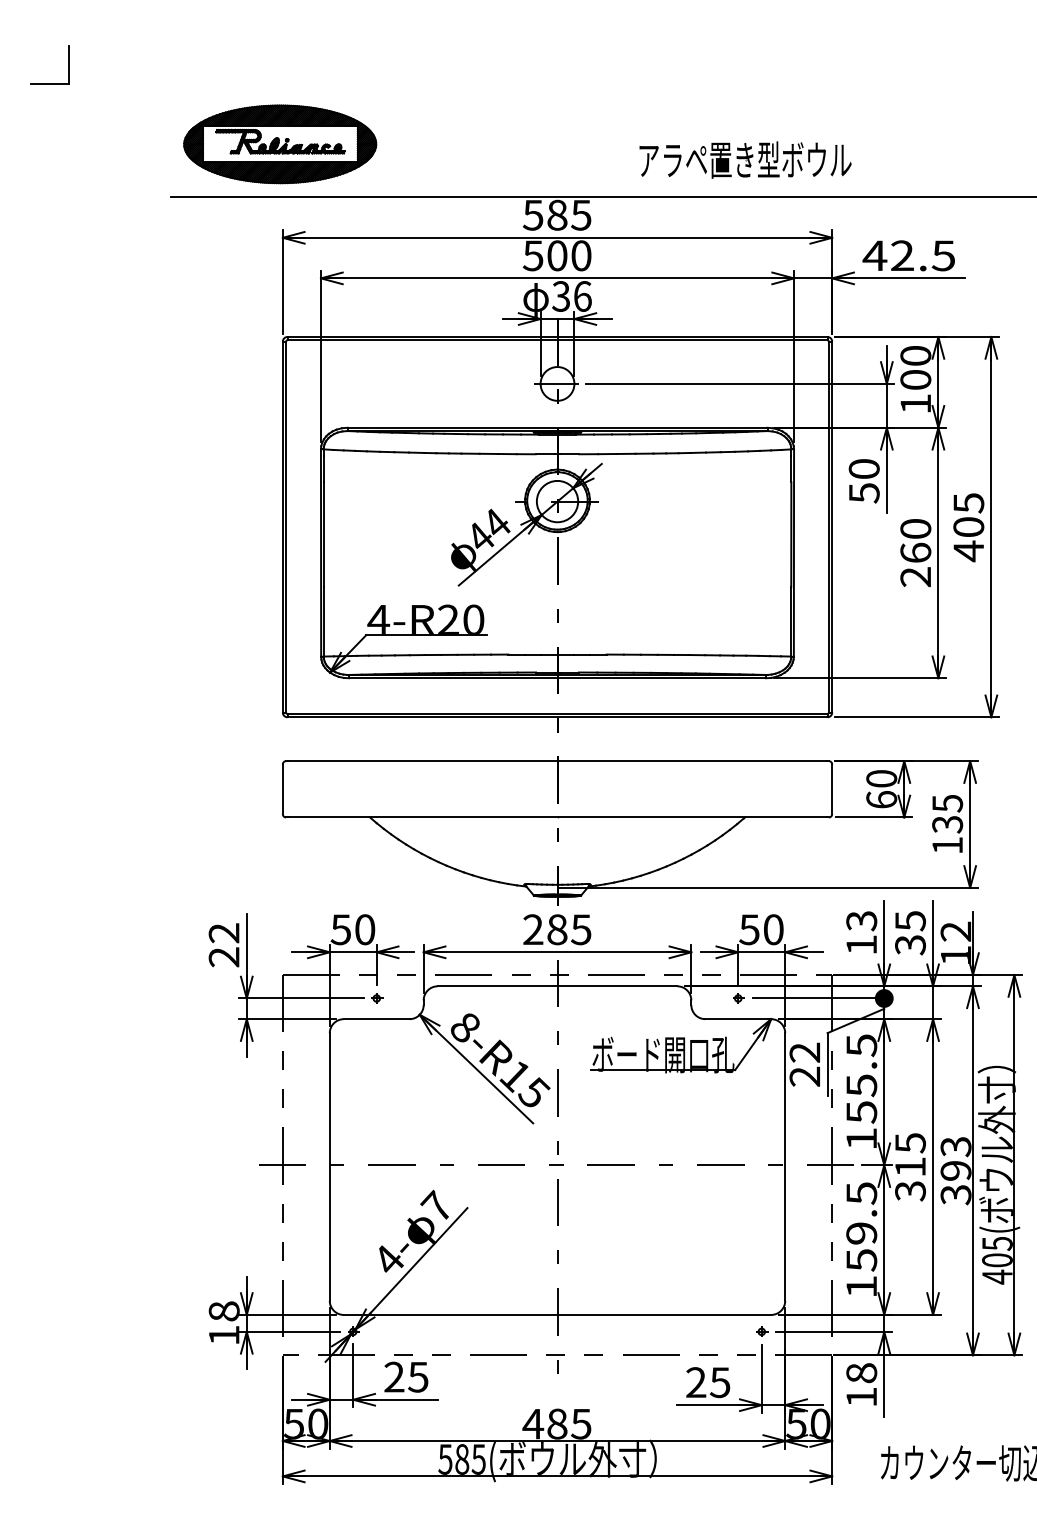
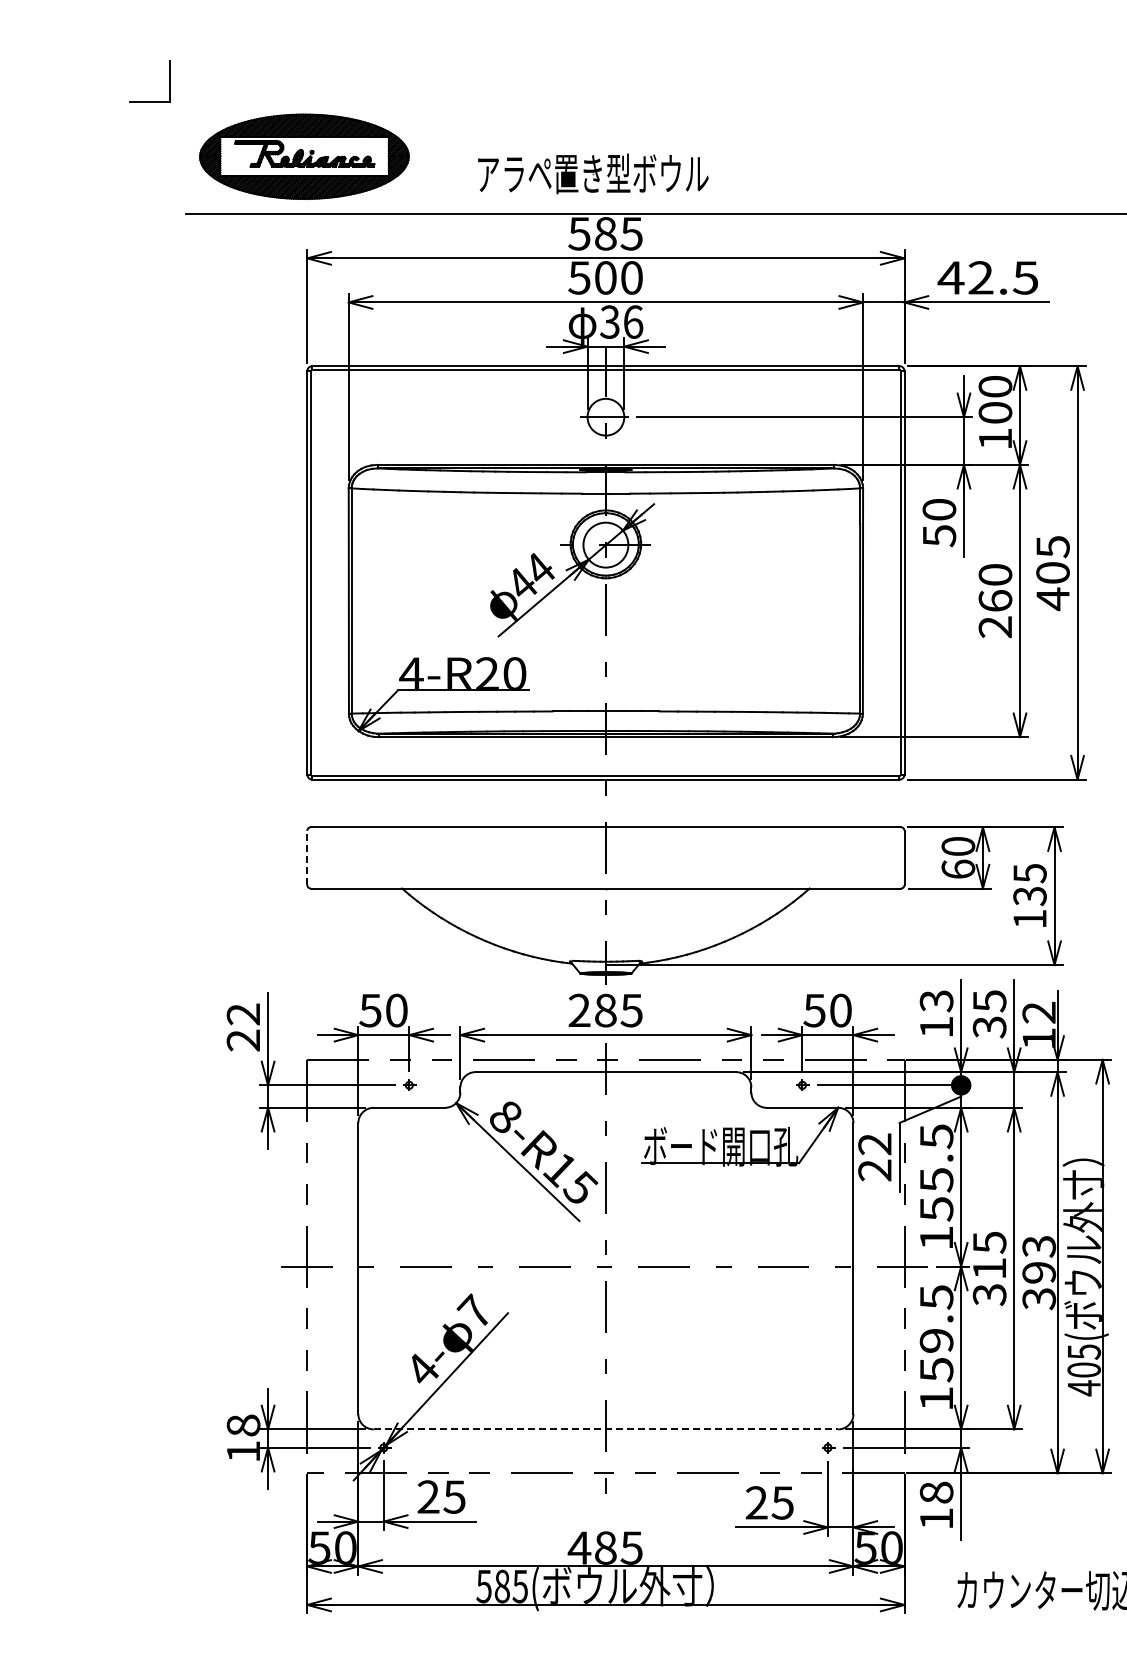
part: (67, 65) -> (169, 81), moved
part: (745, 159) -> (593, 173), moved
line: (283, 788) -> (307, 857), solid -> dashed
line: (558, 1315) -> (606, 1429), solid -> dashed

